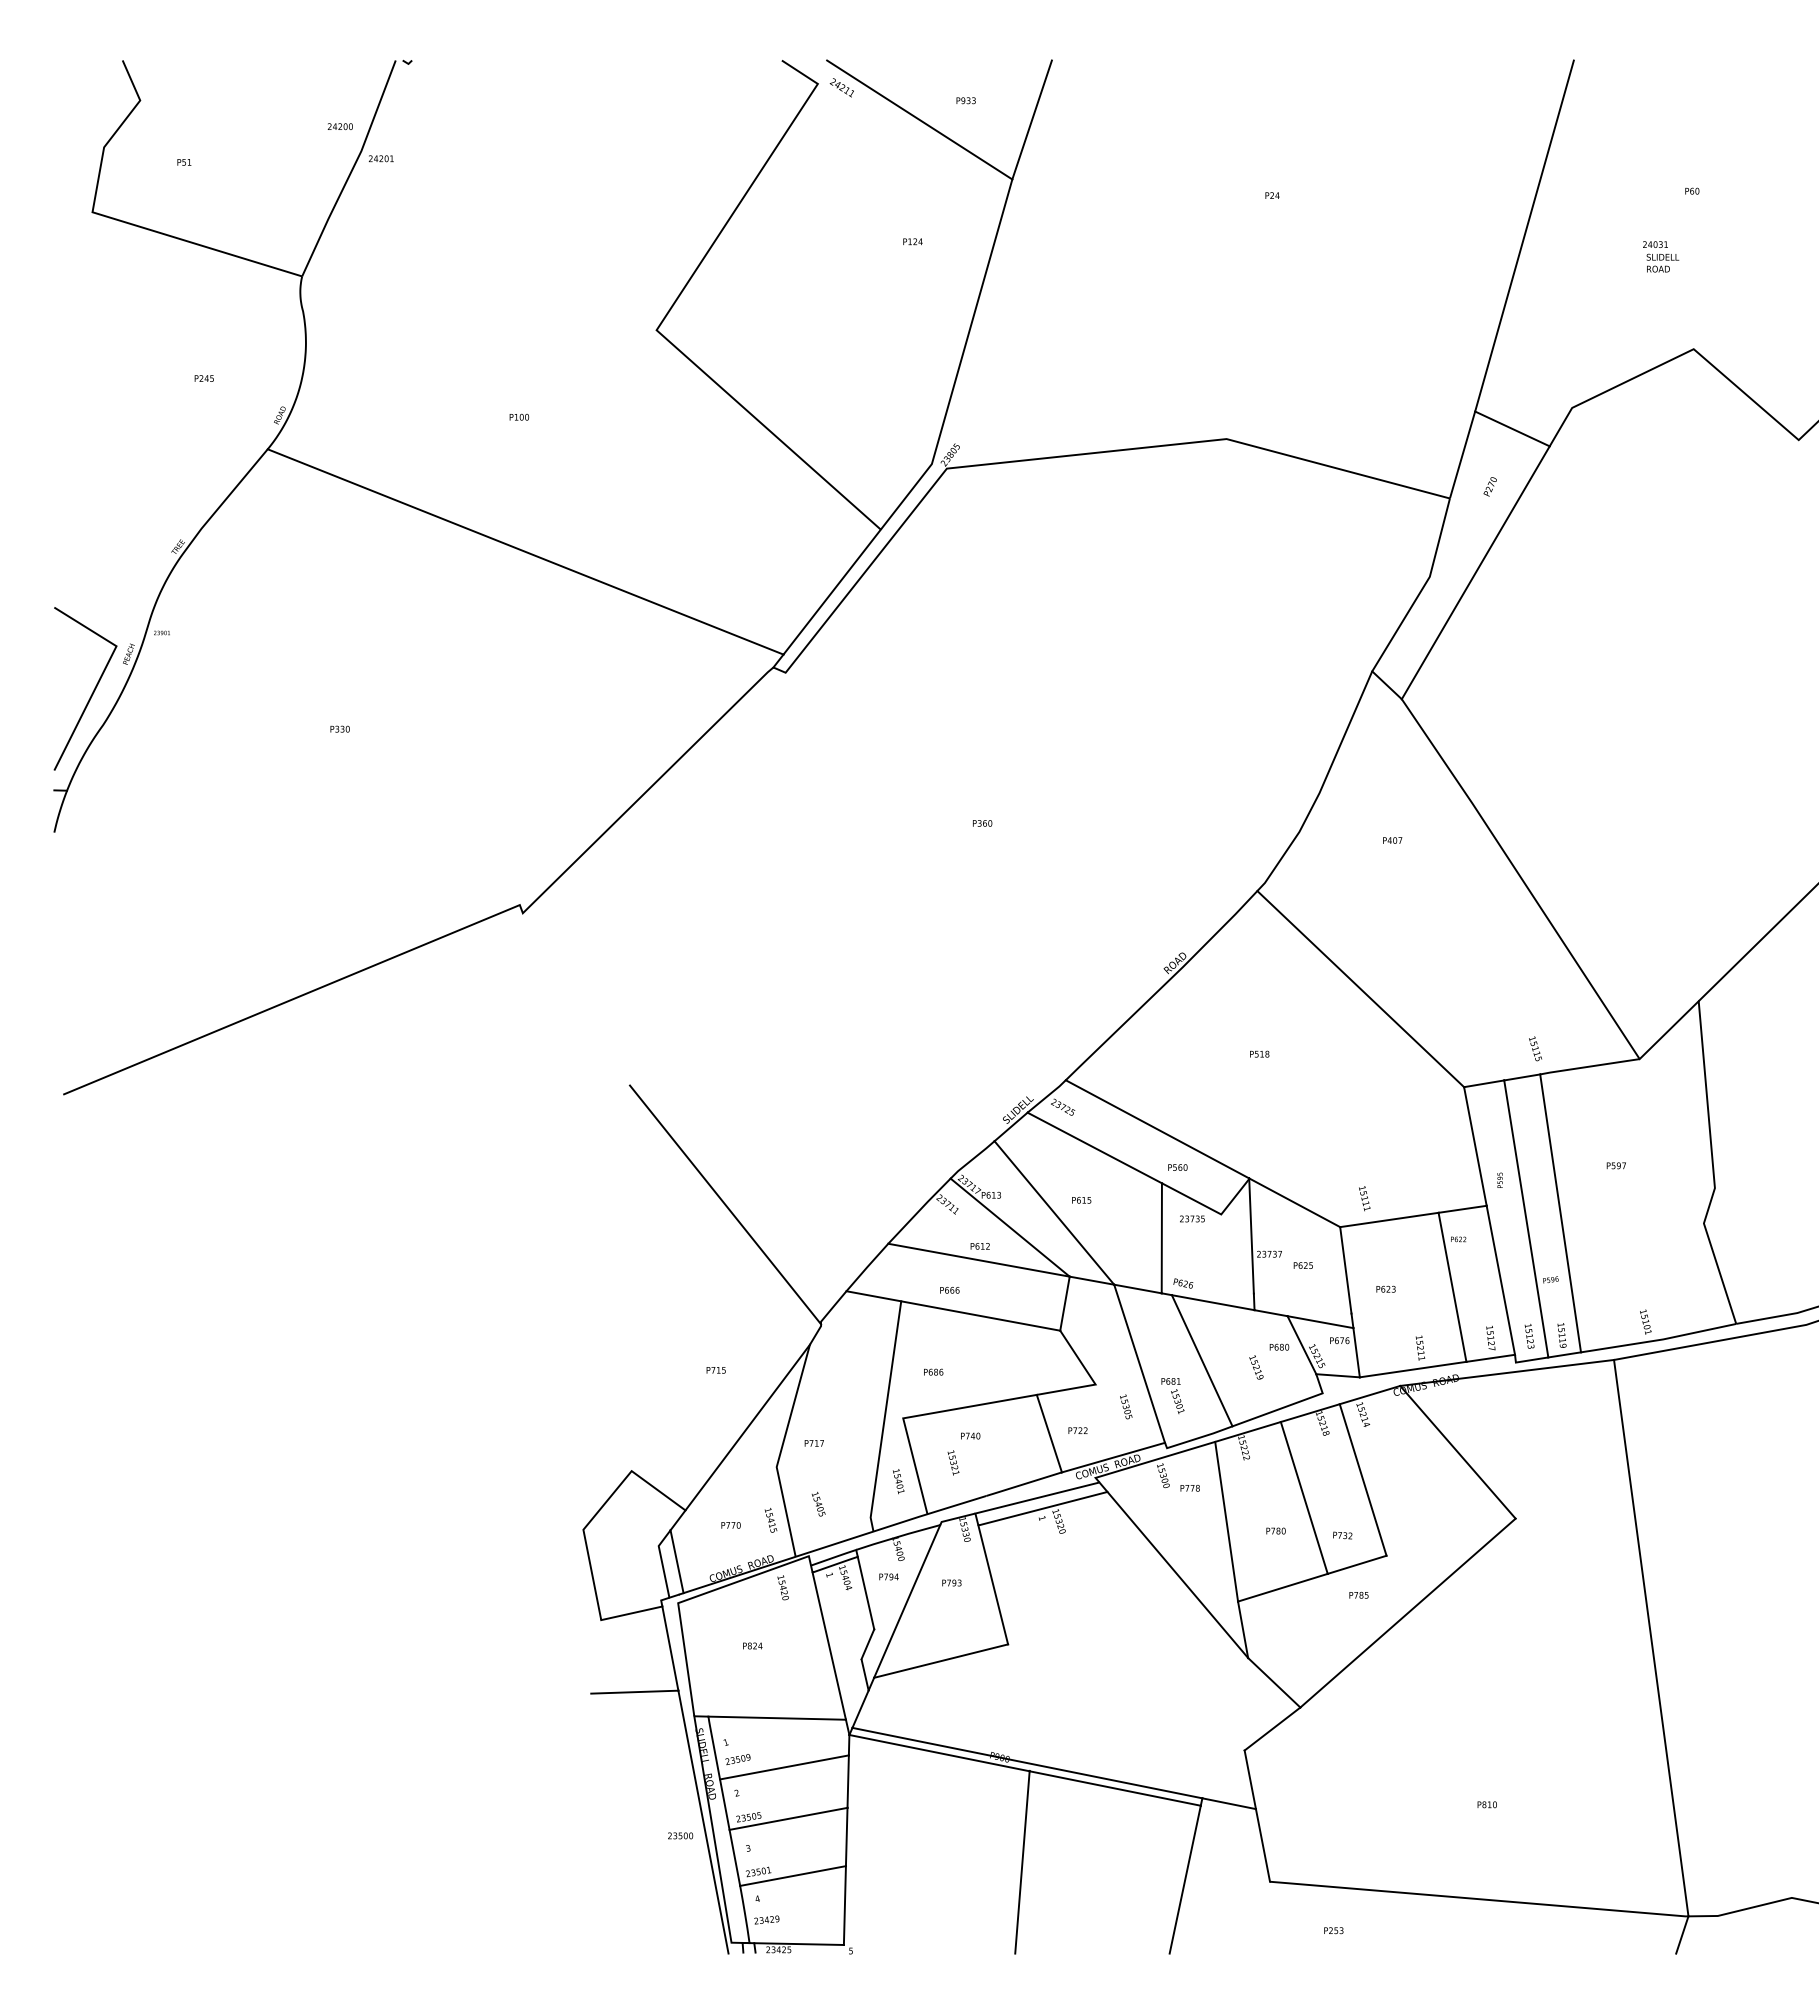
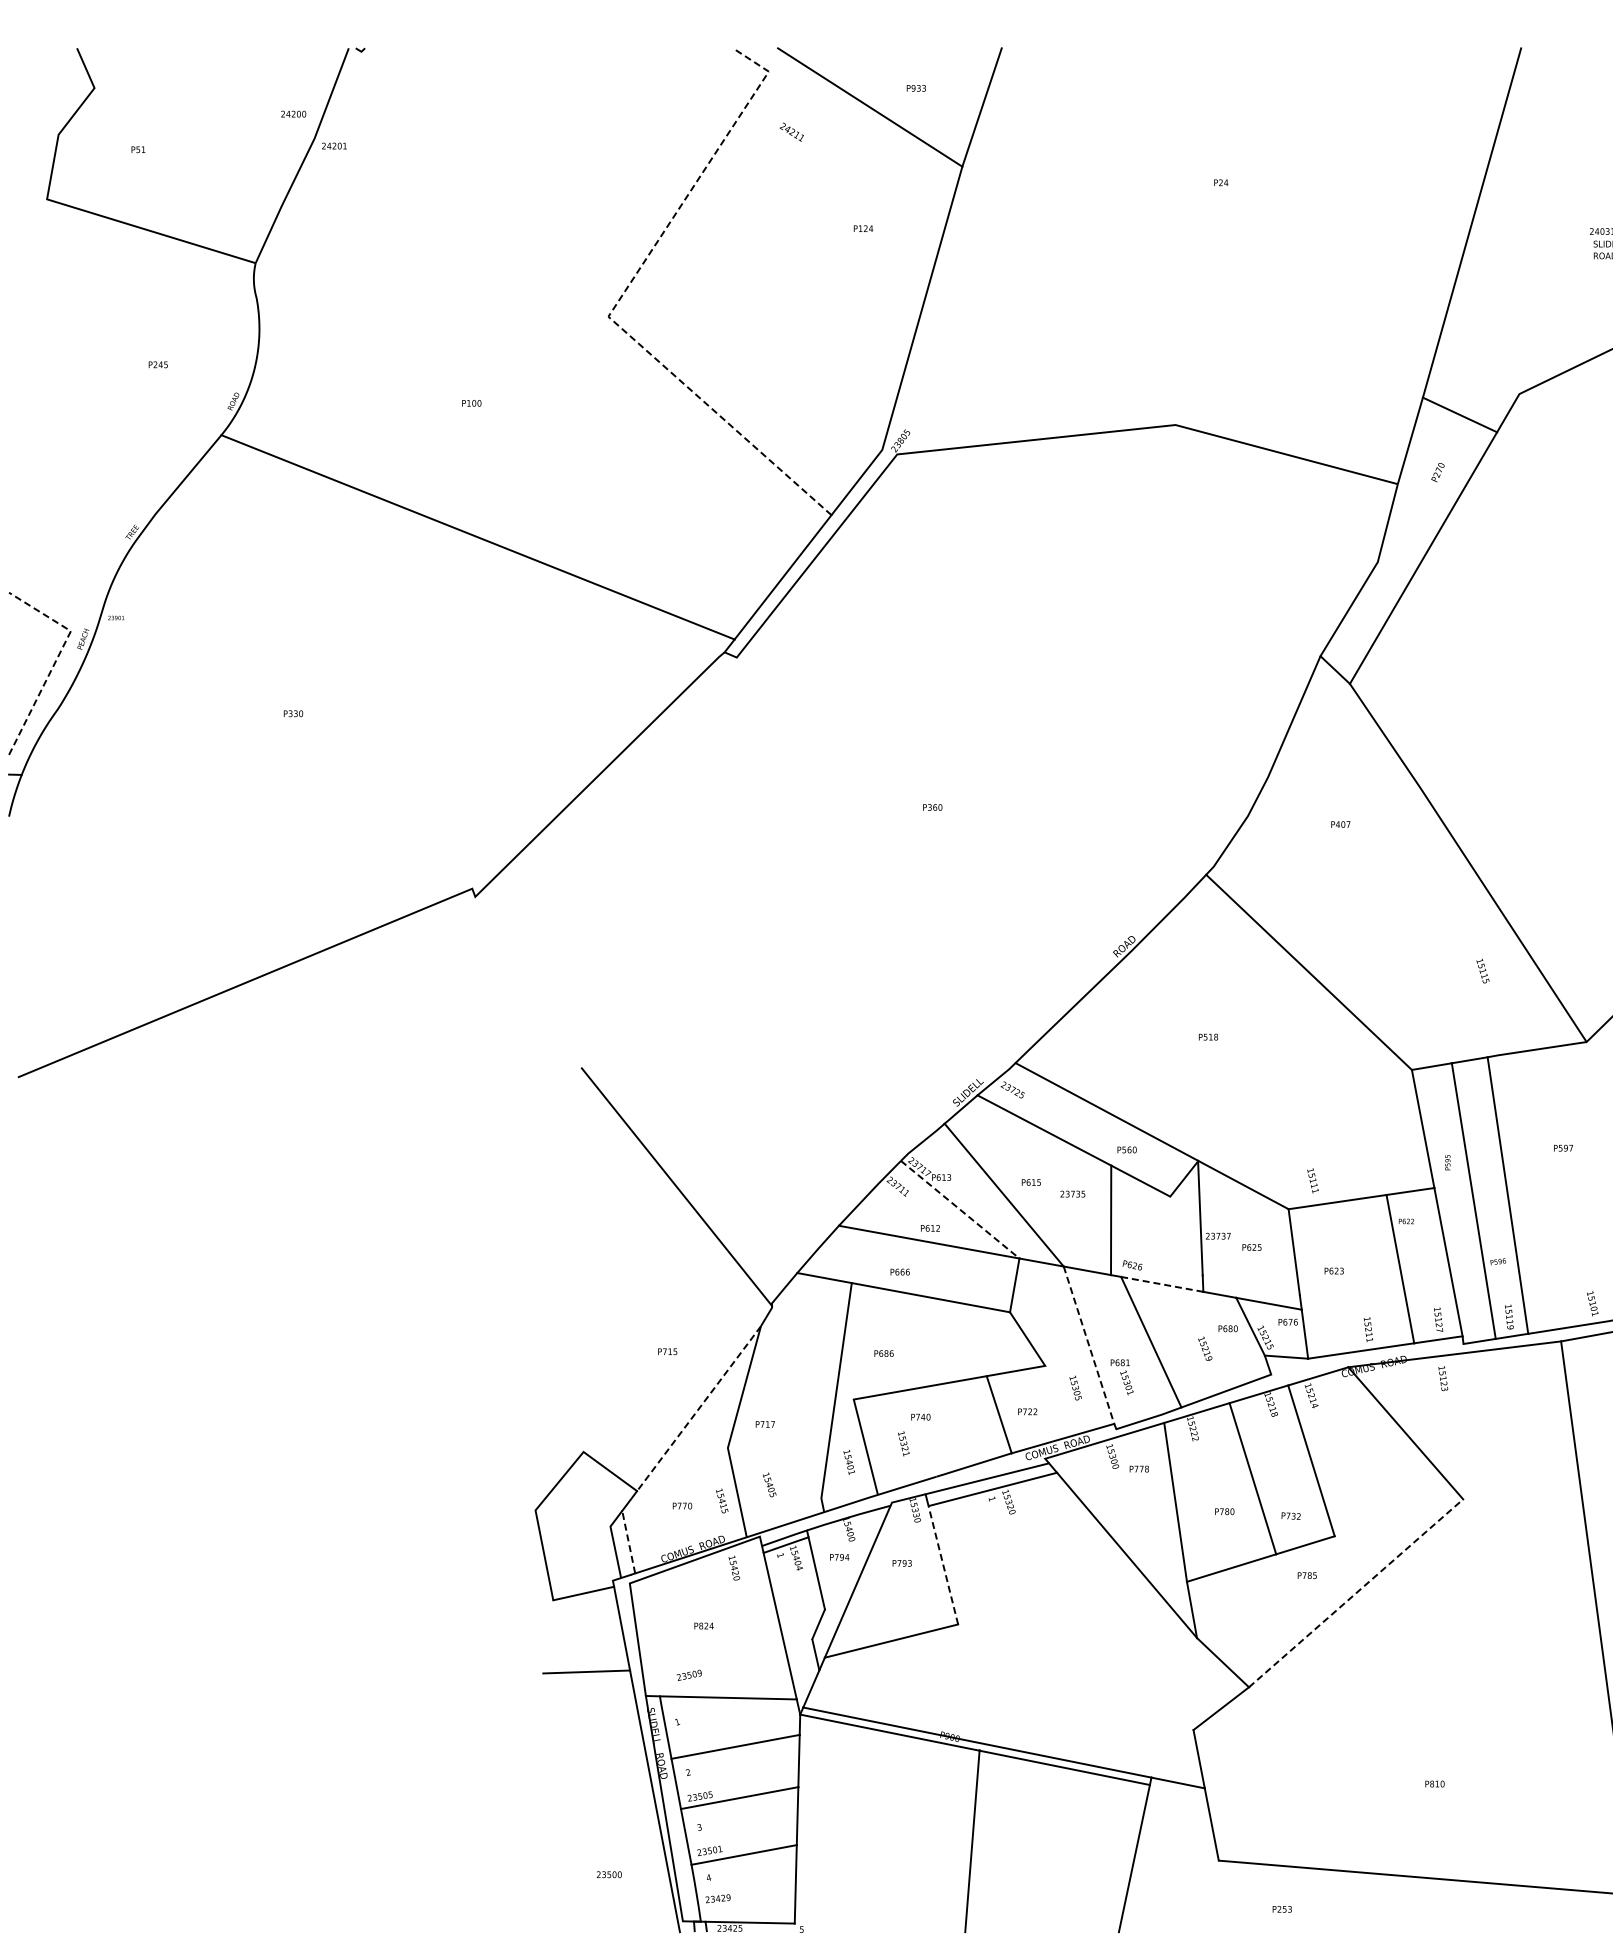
text: (841, 87) -> (791, 131), moved
line: (667, 314) -> (619, 301), solid -> dashed
line: (102, 674) -> (56, 659), solid -> dashed
text: (1535, 1048) -> (1482, 970), moved
text: (1192, 1218) -> (1072, 1193), moved
line: (1010, 1227) -> (960, 1209), solid -> dashed
line: (1213, 1302) -> (1162, 1284), solid -> dashed
text: (1529, 1335) -> (1443, 1377), moved
line: (1139, 1364) -> (1088, 1345), solid -> dashed
line: (747, 1427) -> (698, 1408), solid -> dashed
line: (676, 1561) -> (628, 1541), solid -> dashed
line: (993, 1584) -> (943, 1564), solid -> dashed
line: (1408, 1612) -> (1356, 1592), solid -> dashed
text: (737, 1759) -> (688, 1675), moved
text: (680, 1835) -> (609, 1874), moved

